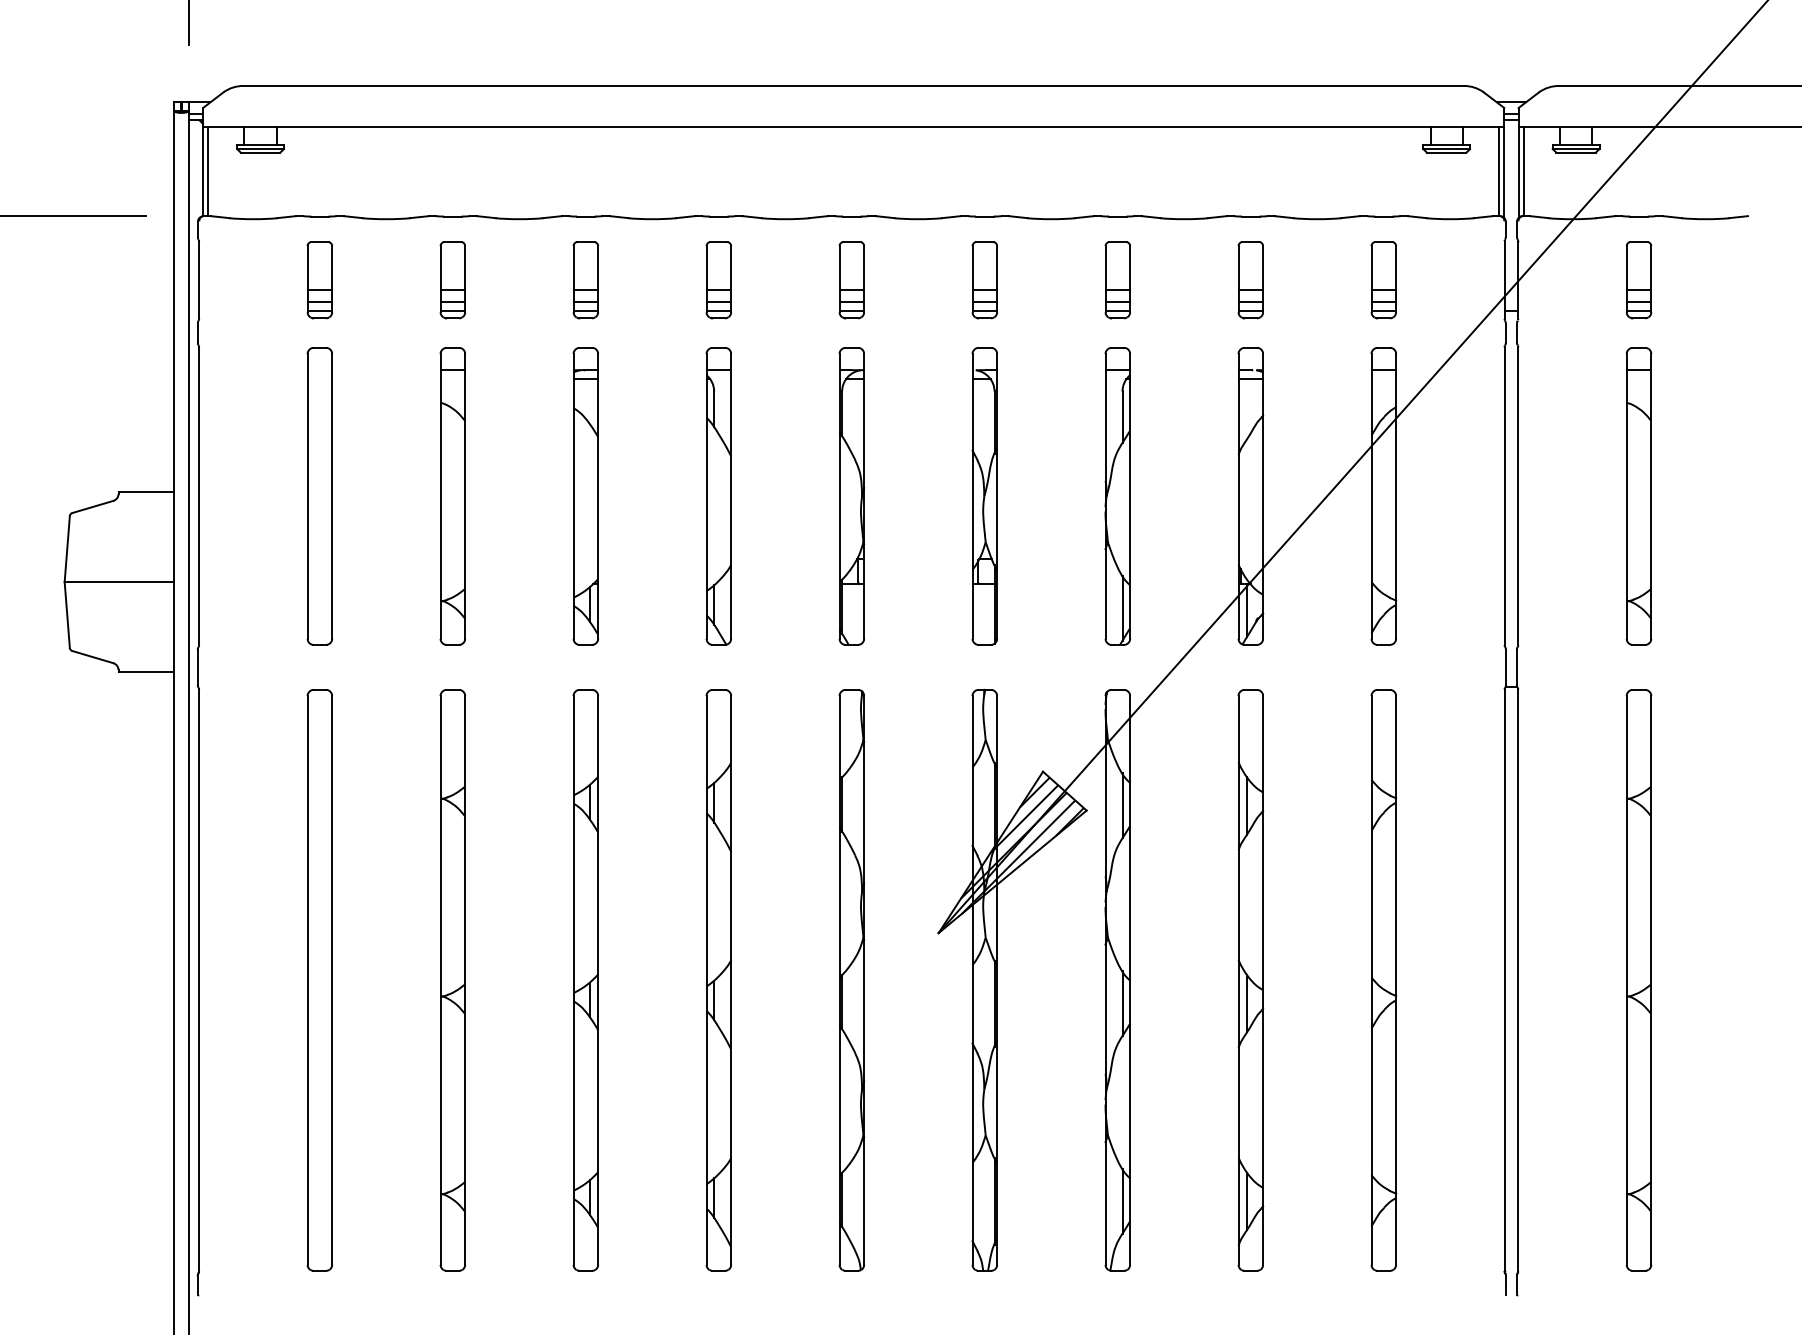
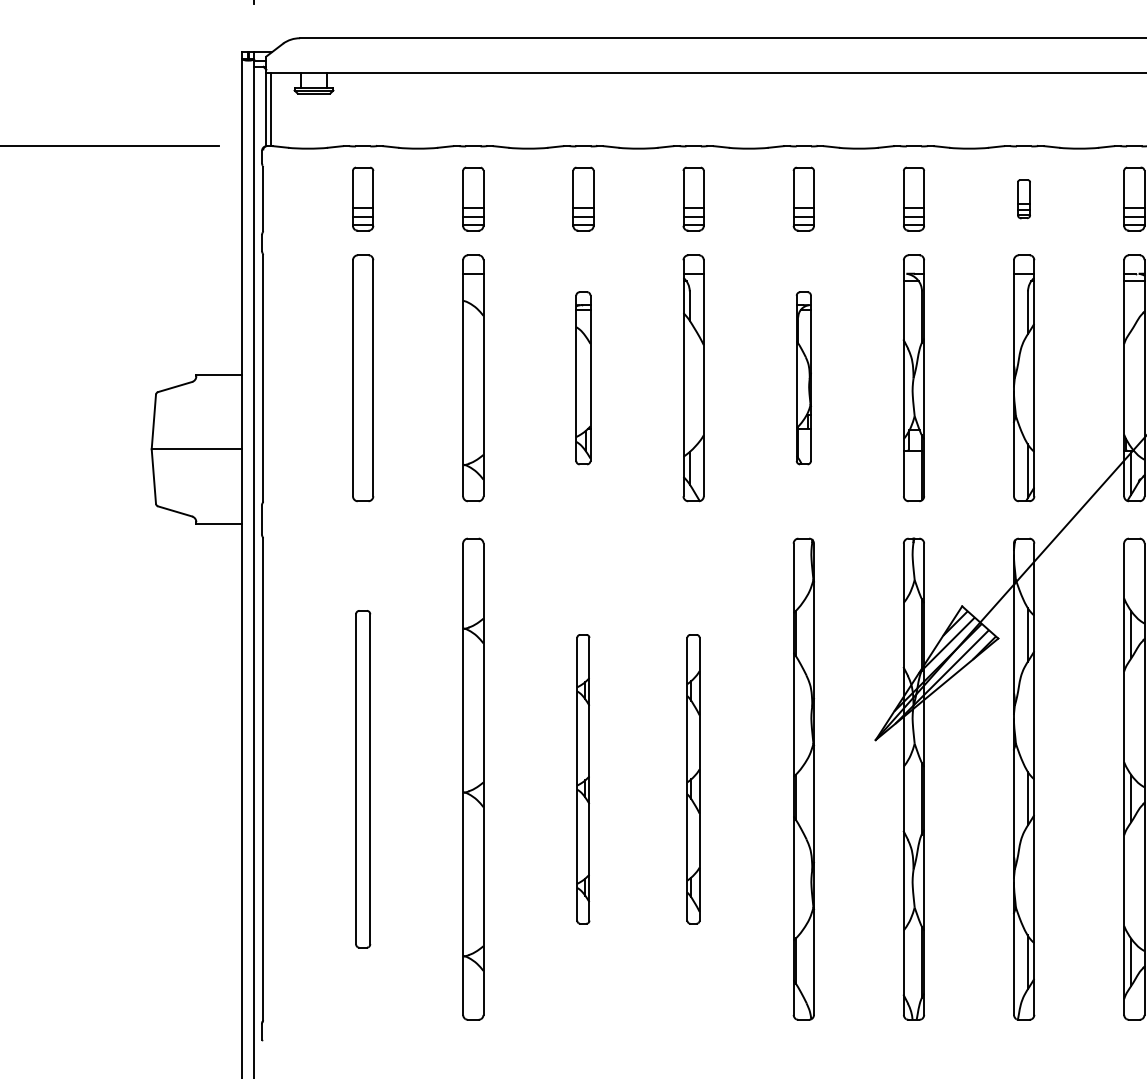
part: (1117, 280) -> (1023, 199), size x0.6
part: (585, 496) -> (583, 378), size x0.7
part: (851, 496) -> (803, 378), size x0.7
part: (319, 980) -> (362, 779), size x0.7
part: (585, 980) -> (583, 779), size x0.6
part: (718, 980) -> (693, 779), size x0.6

